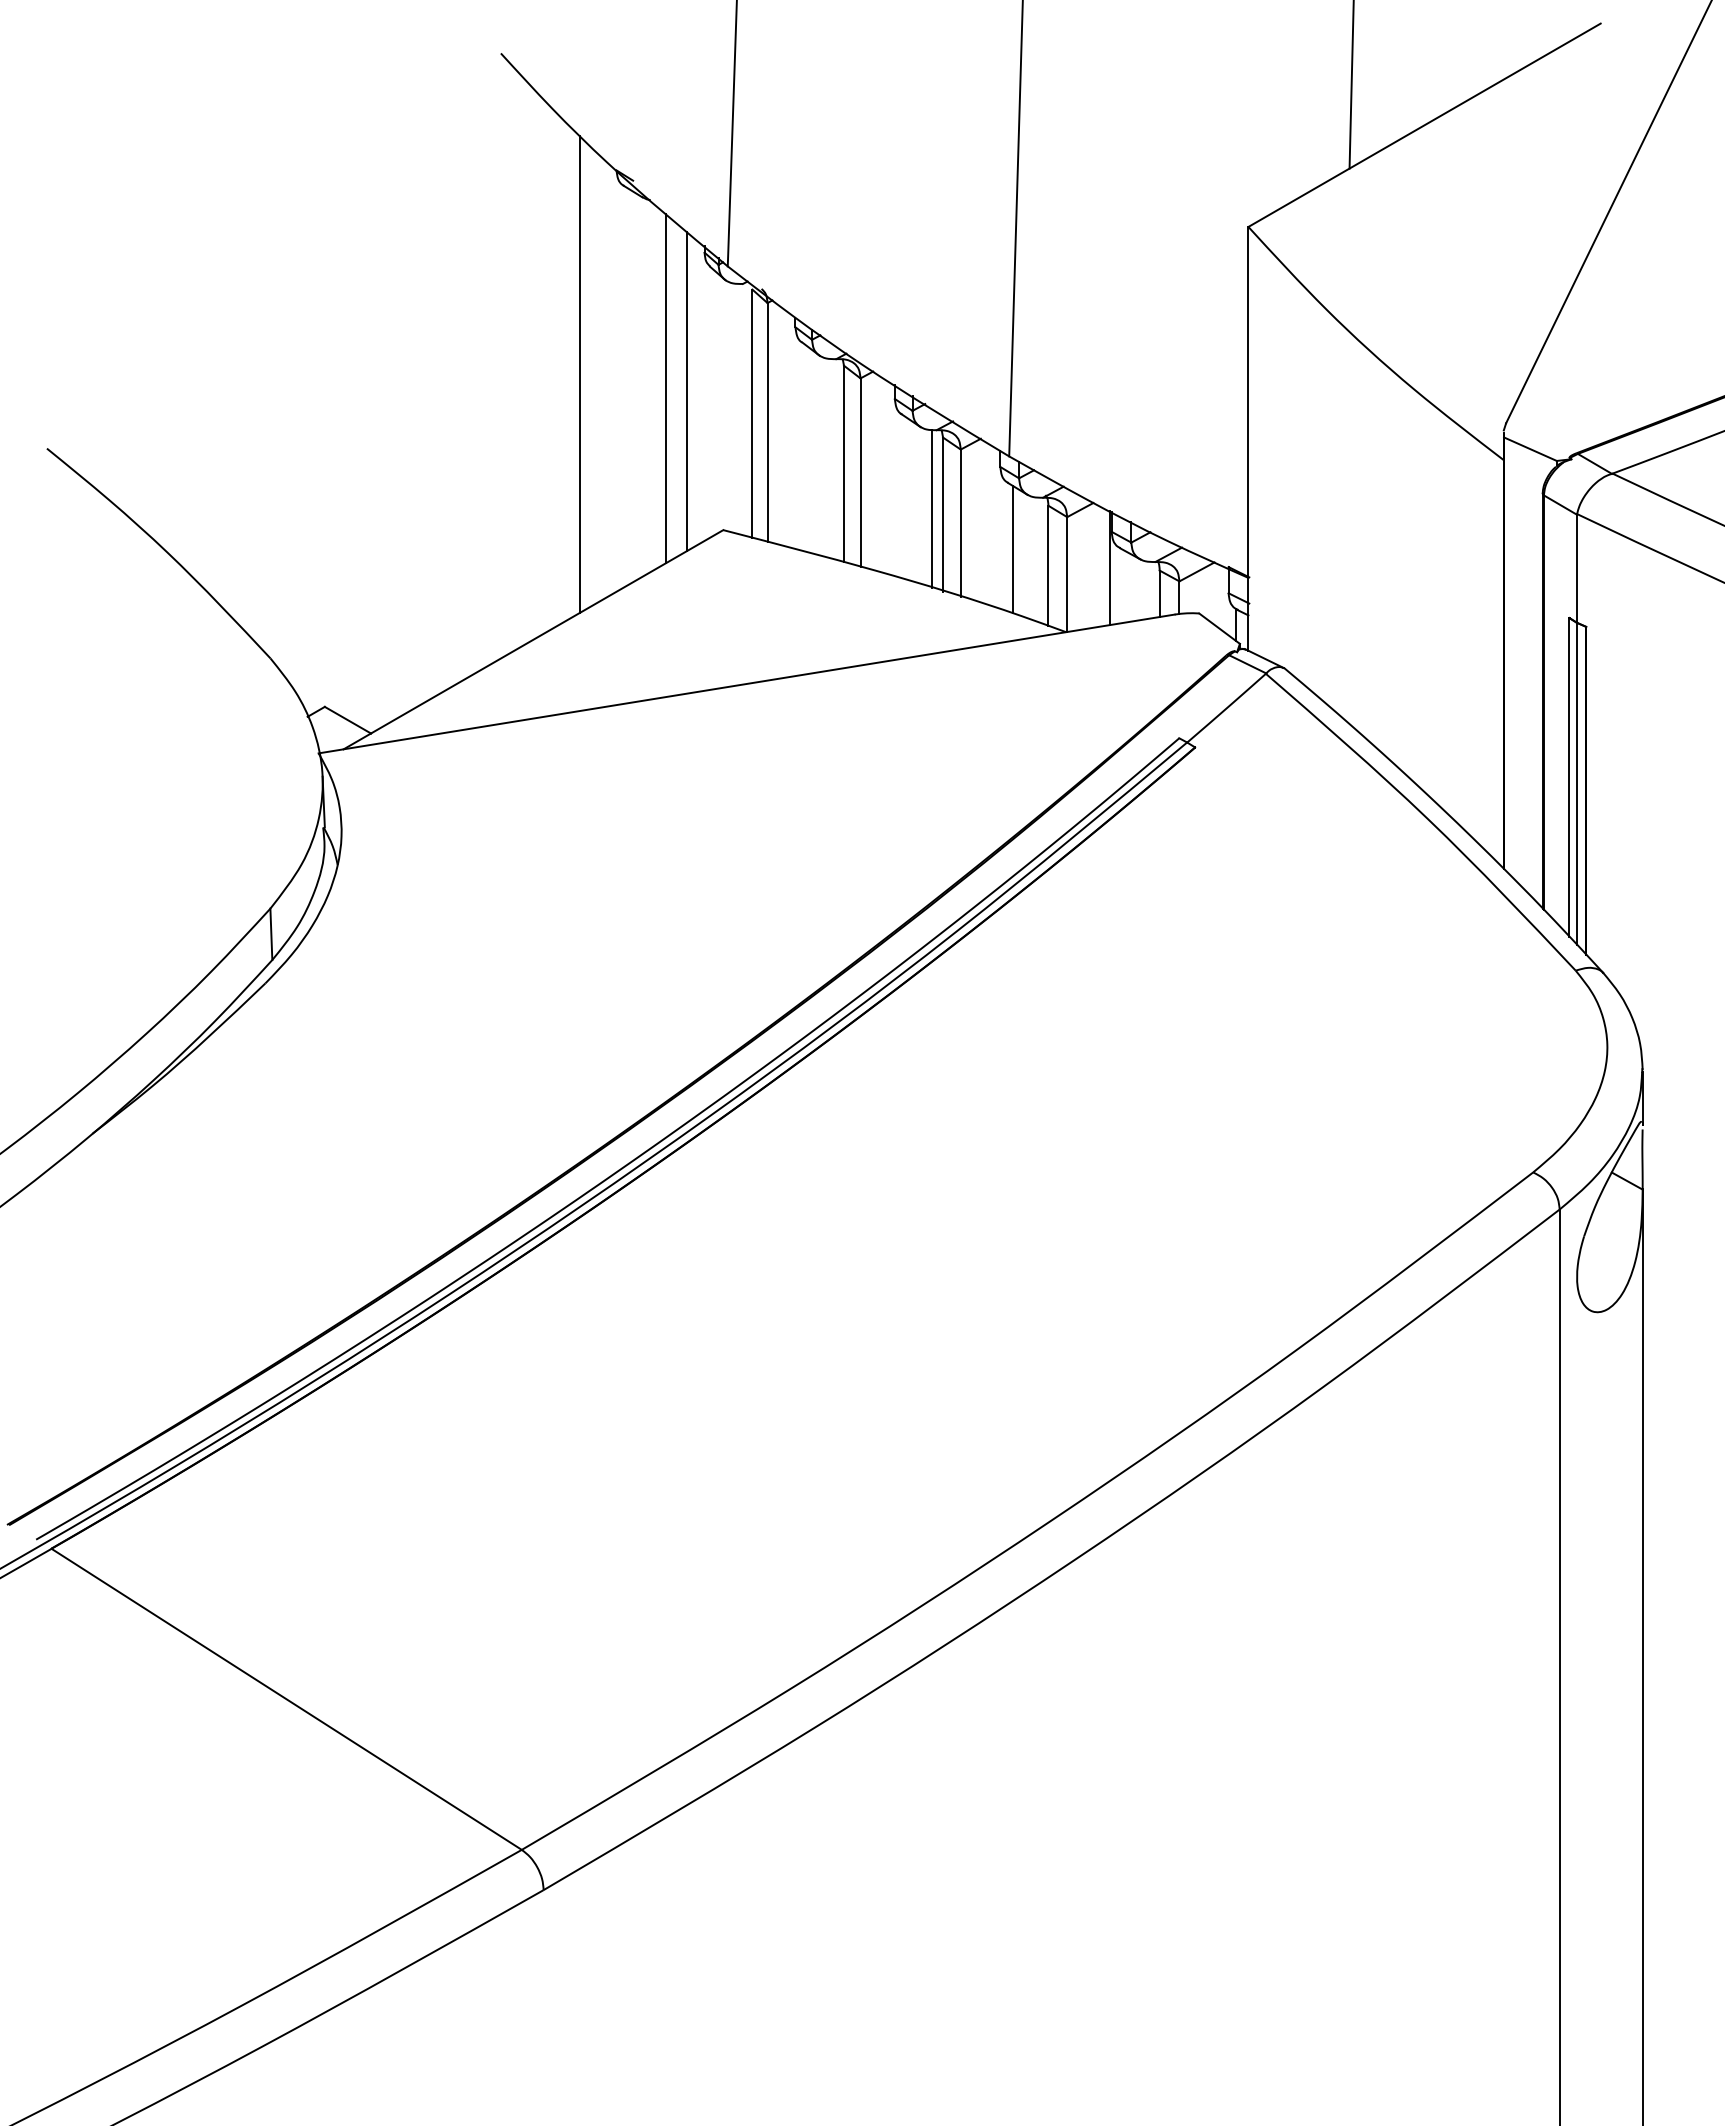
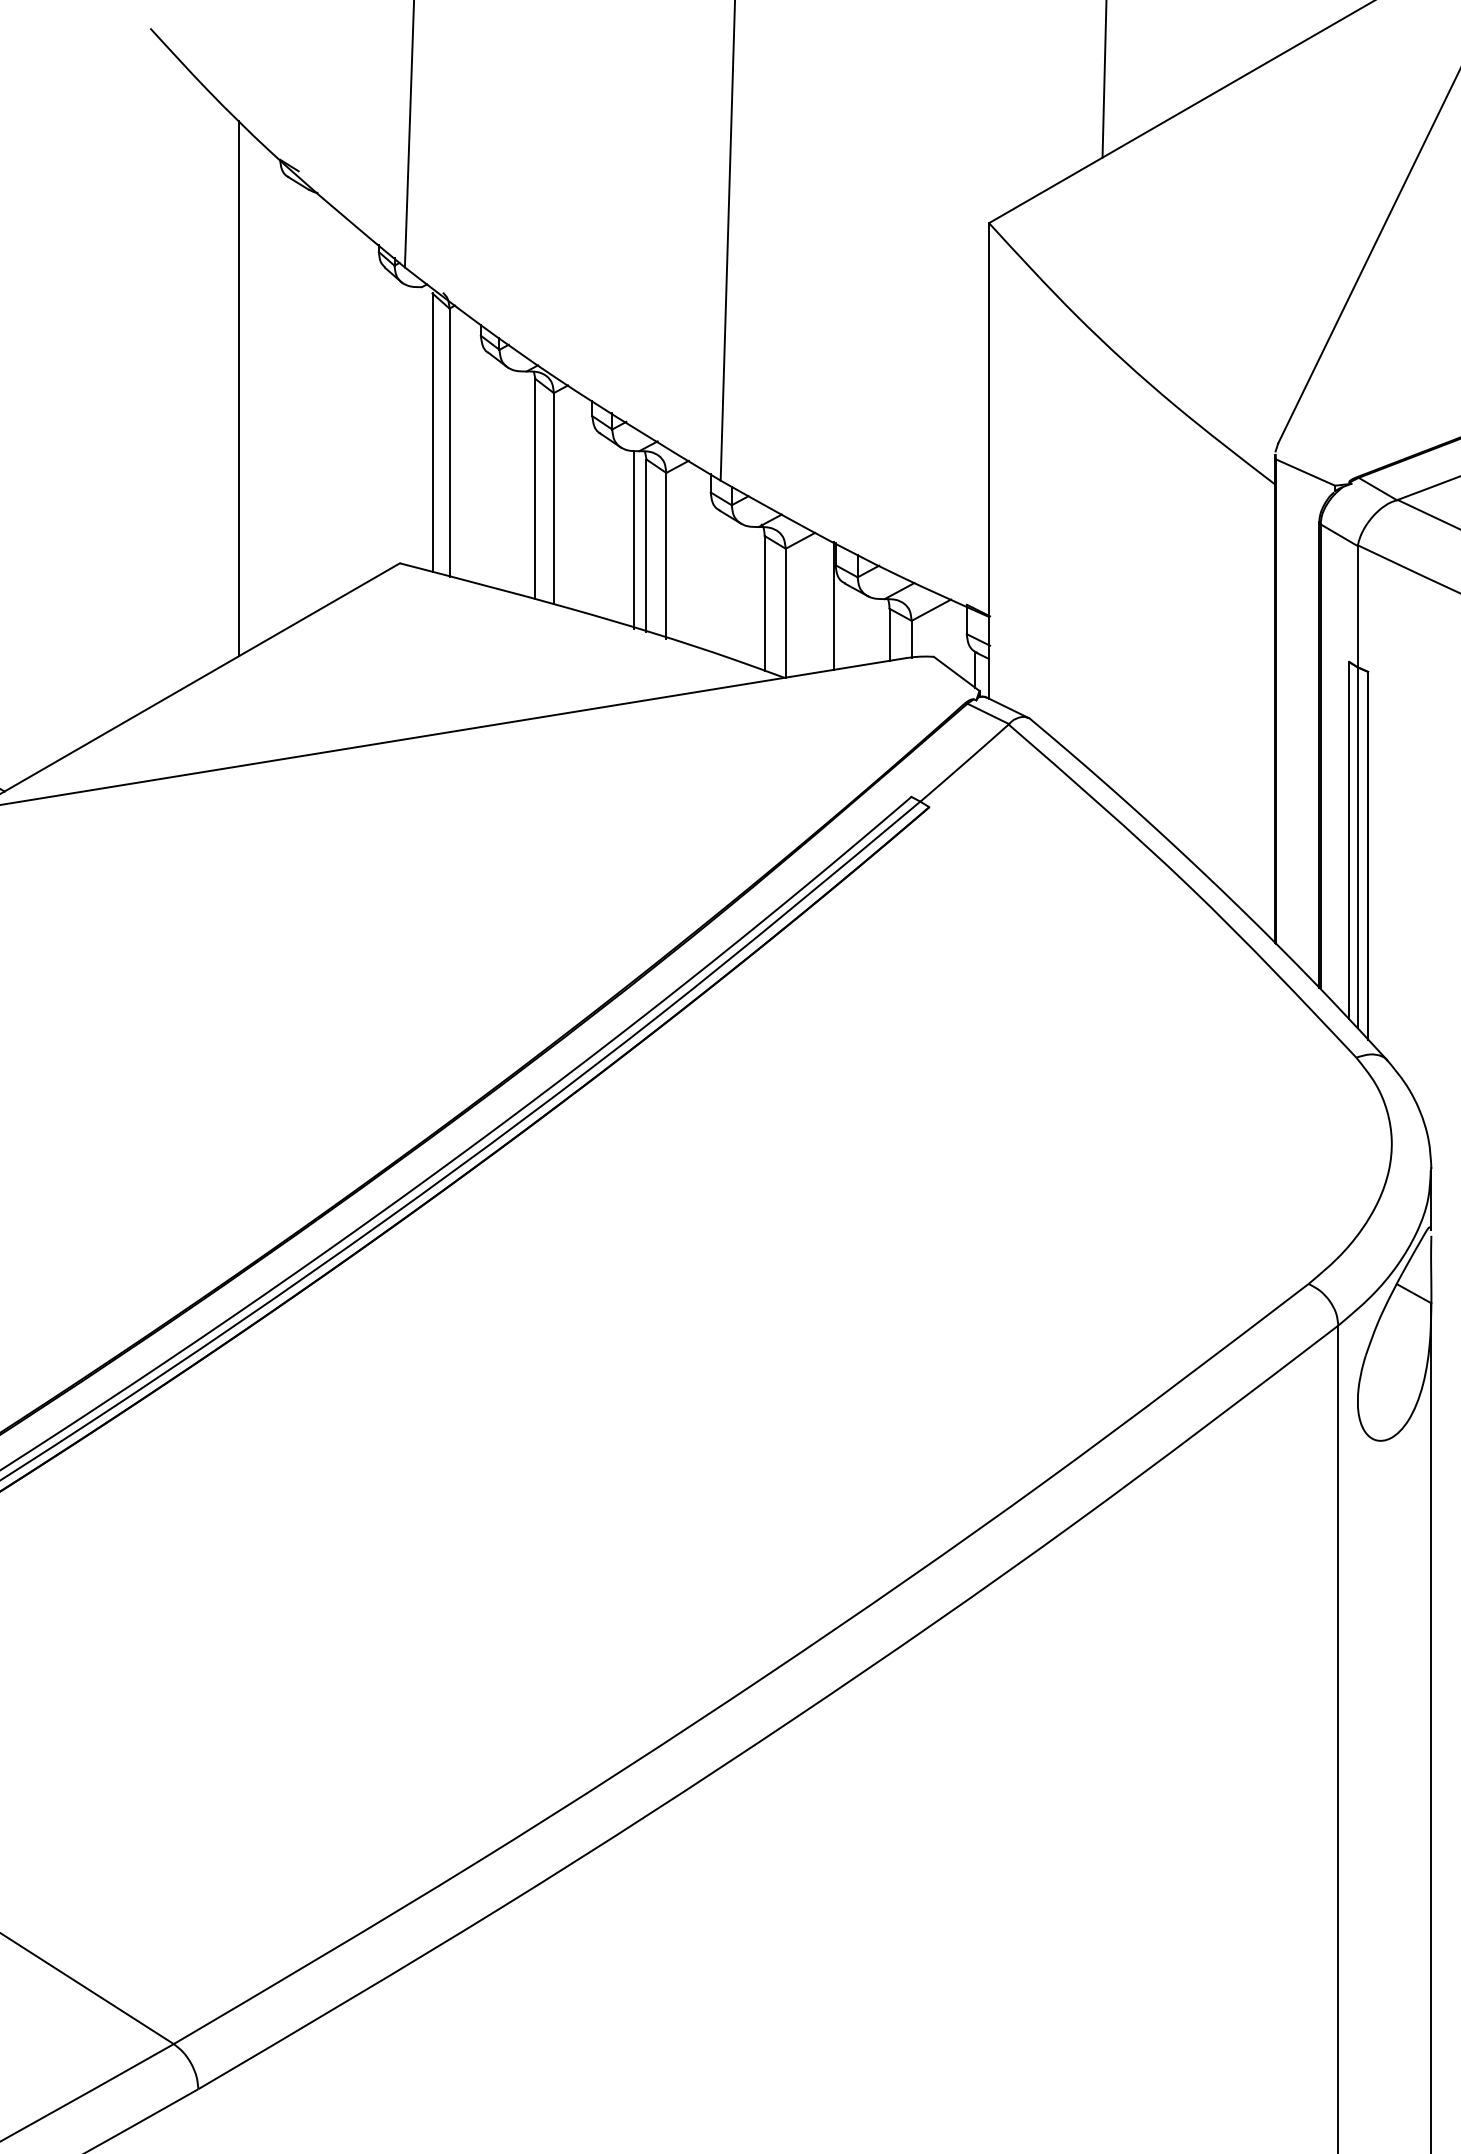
line: (666, 387) -> (336, 403), removed
line: (687, 390) -> (359, 406), removed
line: (1012, 549) -> (724, 585), removed

